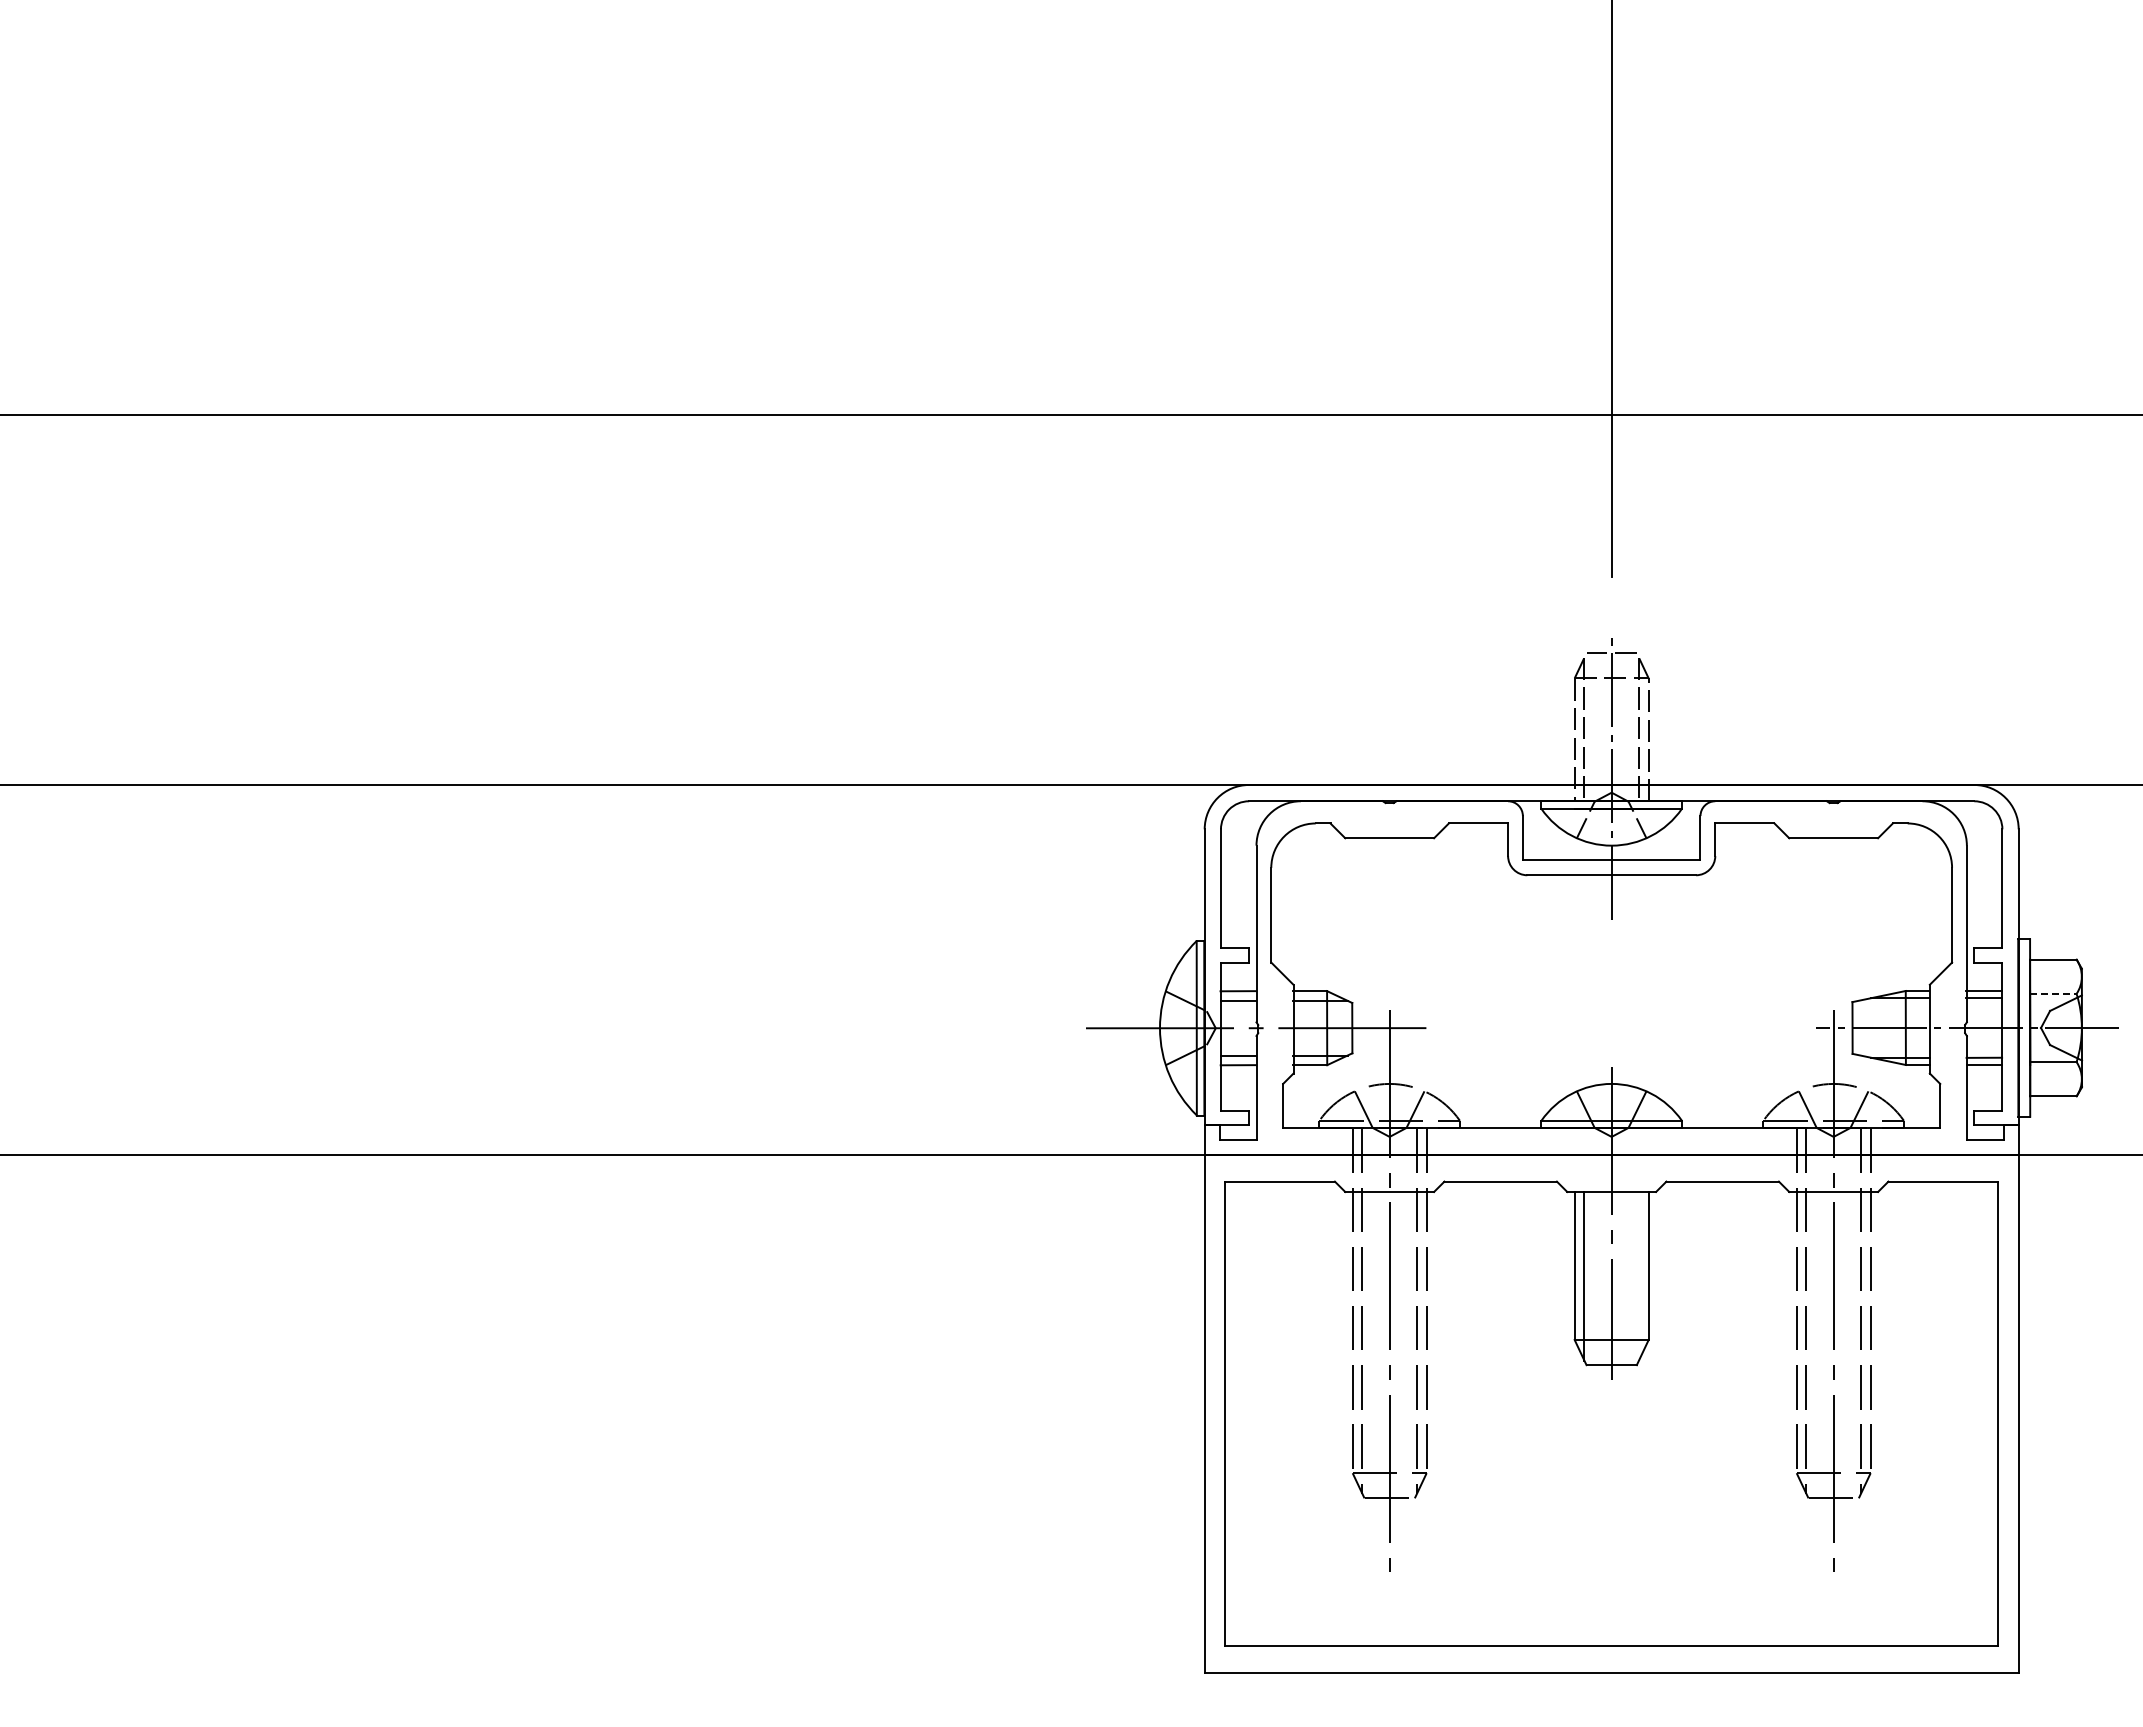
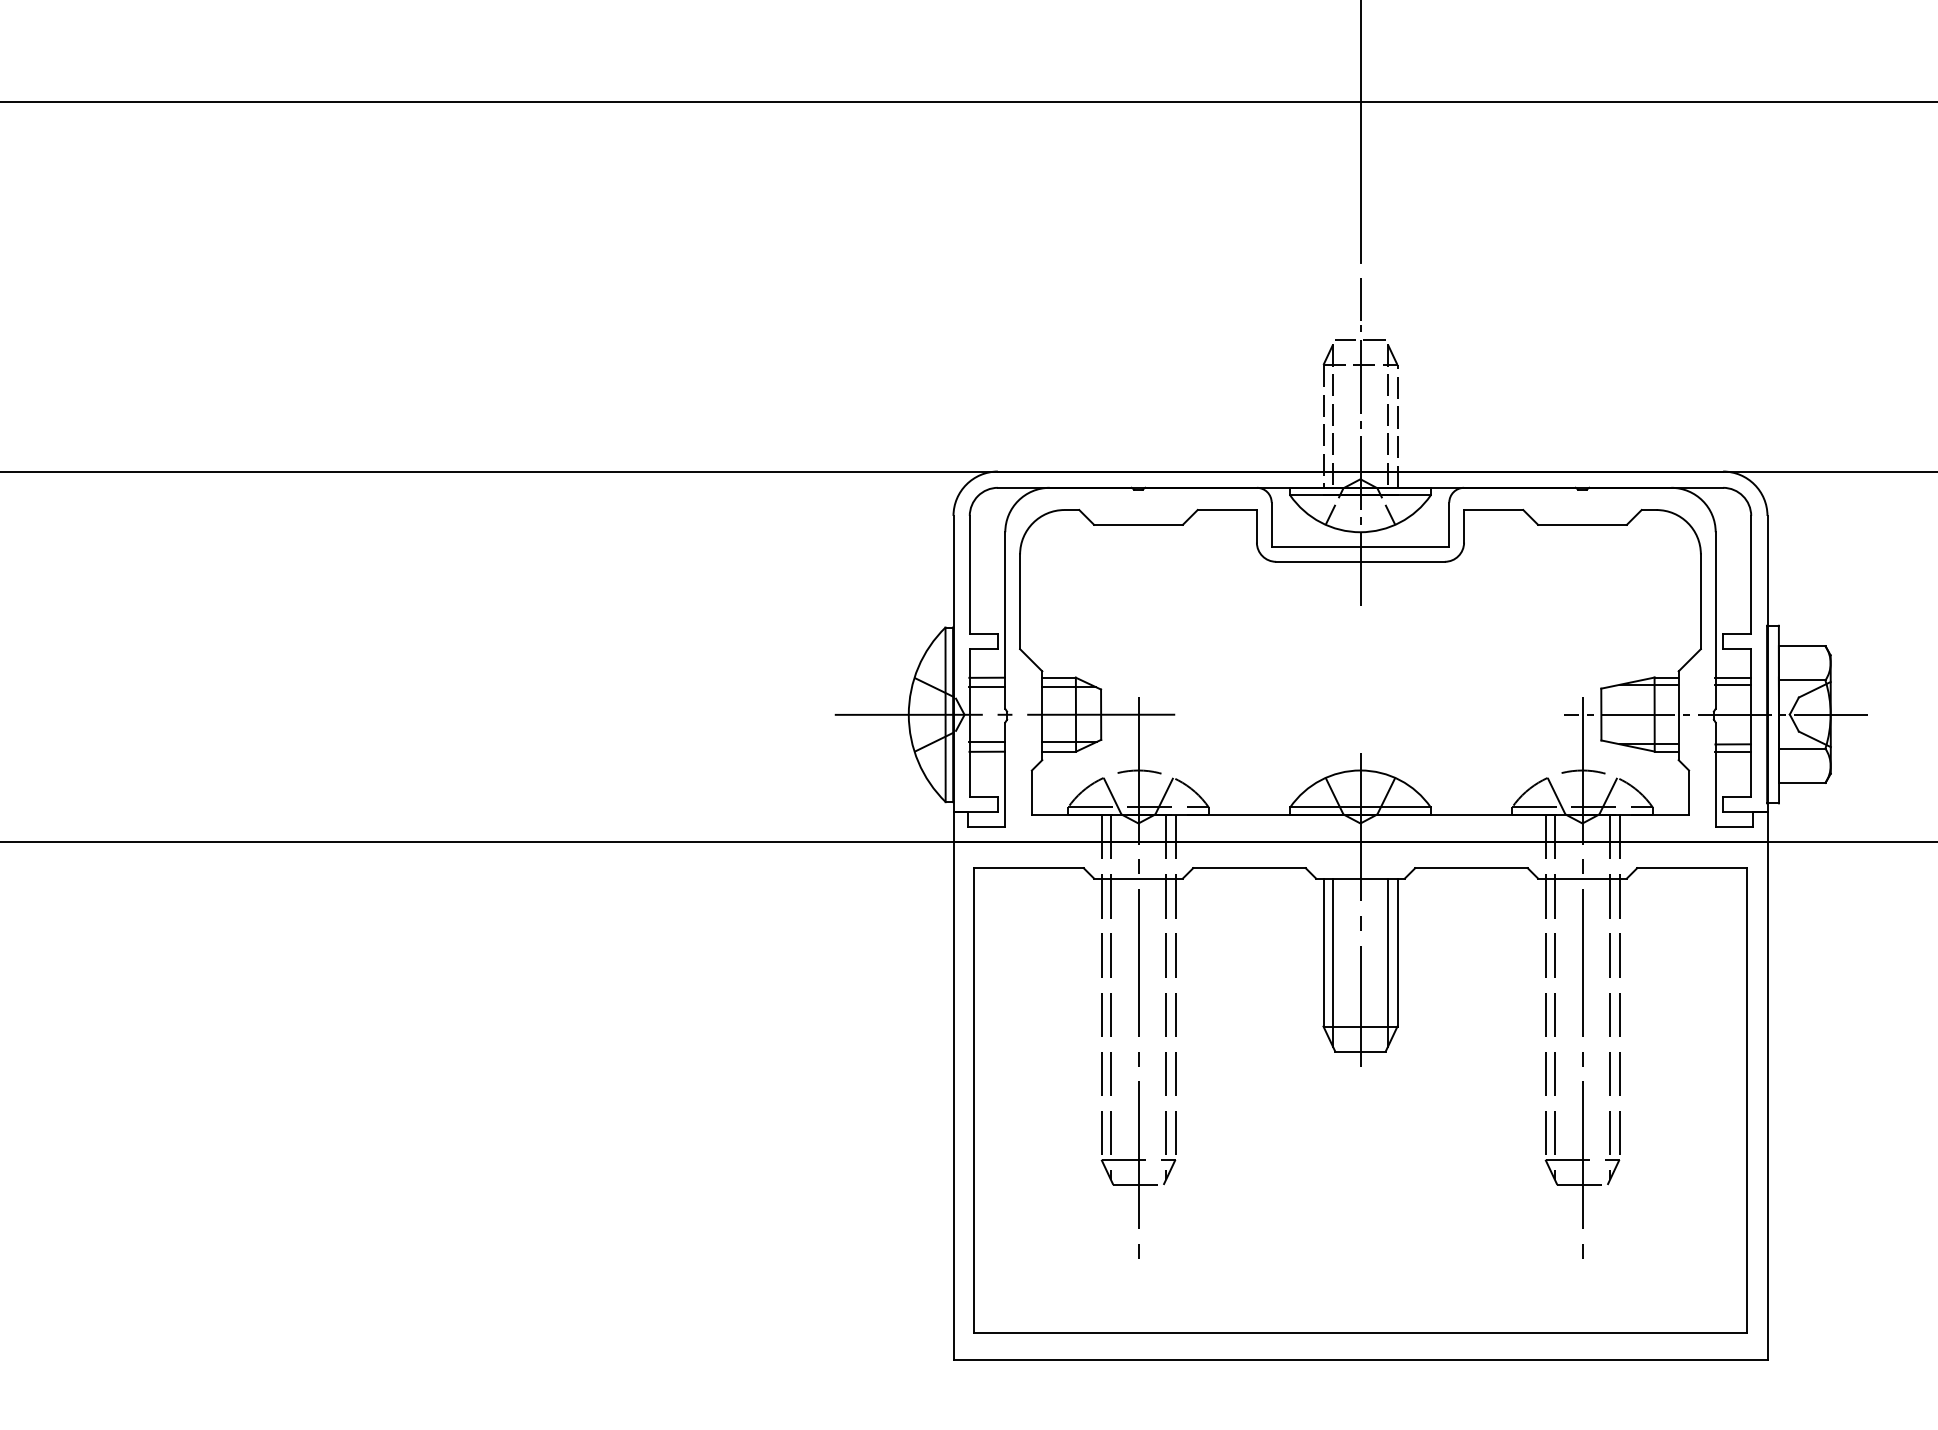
line: (1611, 612) -> (1360, 299), added
line: (2053, 993) -> (1802, 680), dashed -> solid
line: (1638, 1275) -> (1387, 962), added

